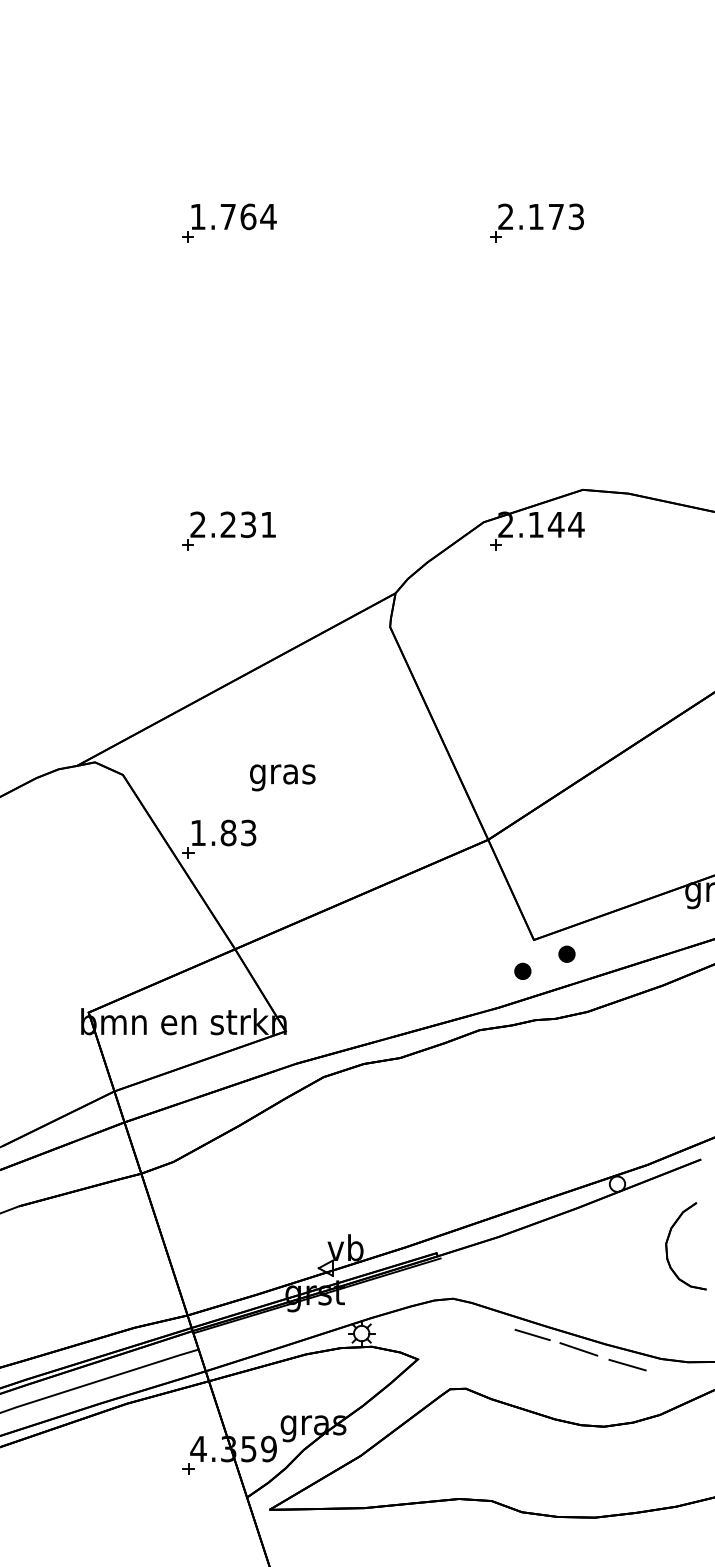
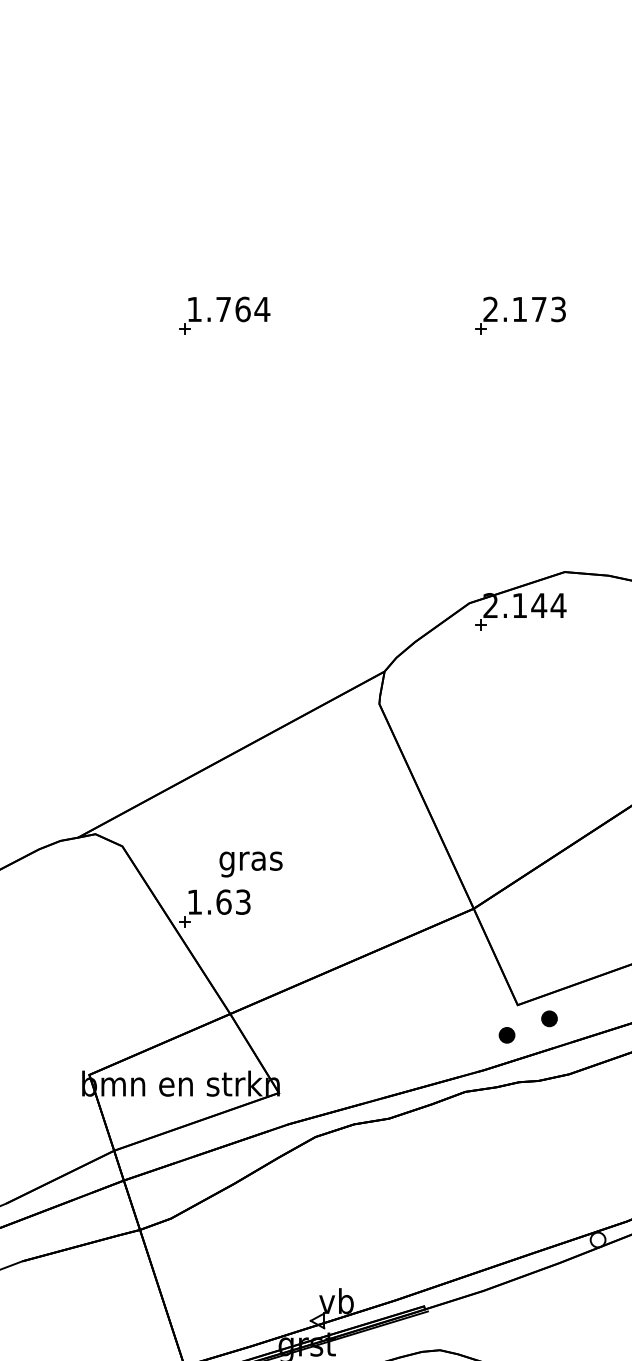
part: (228, 530) -> (223, 611), removed
text: (282, 777) -> (250, 864), moved
text: (228, 832) -> (223, 901), 1.83 -> 1.63

